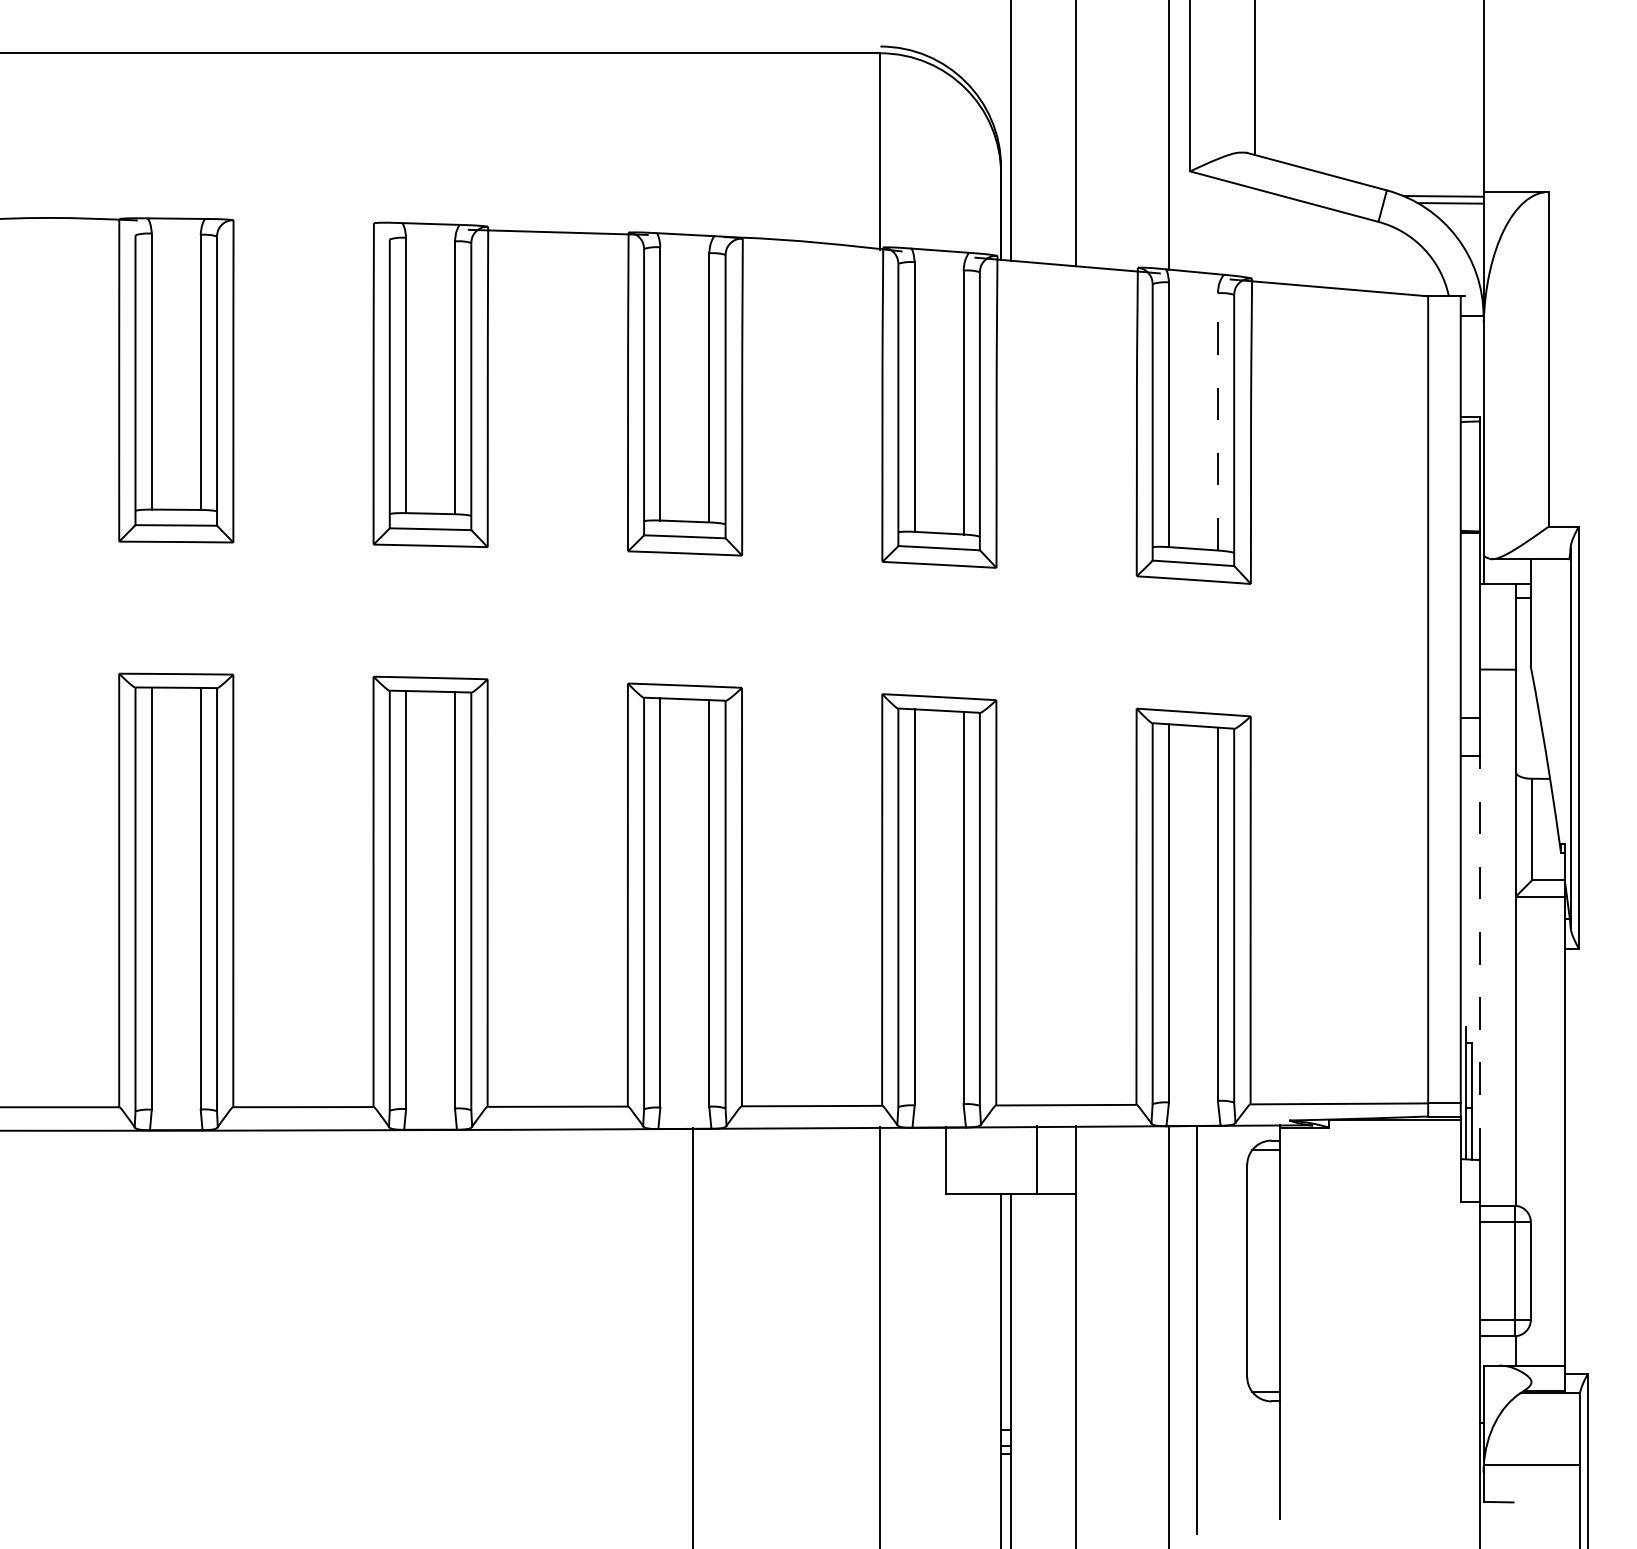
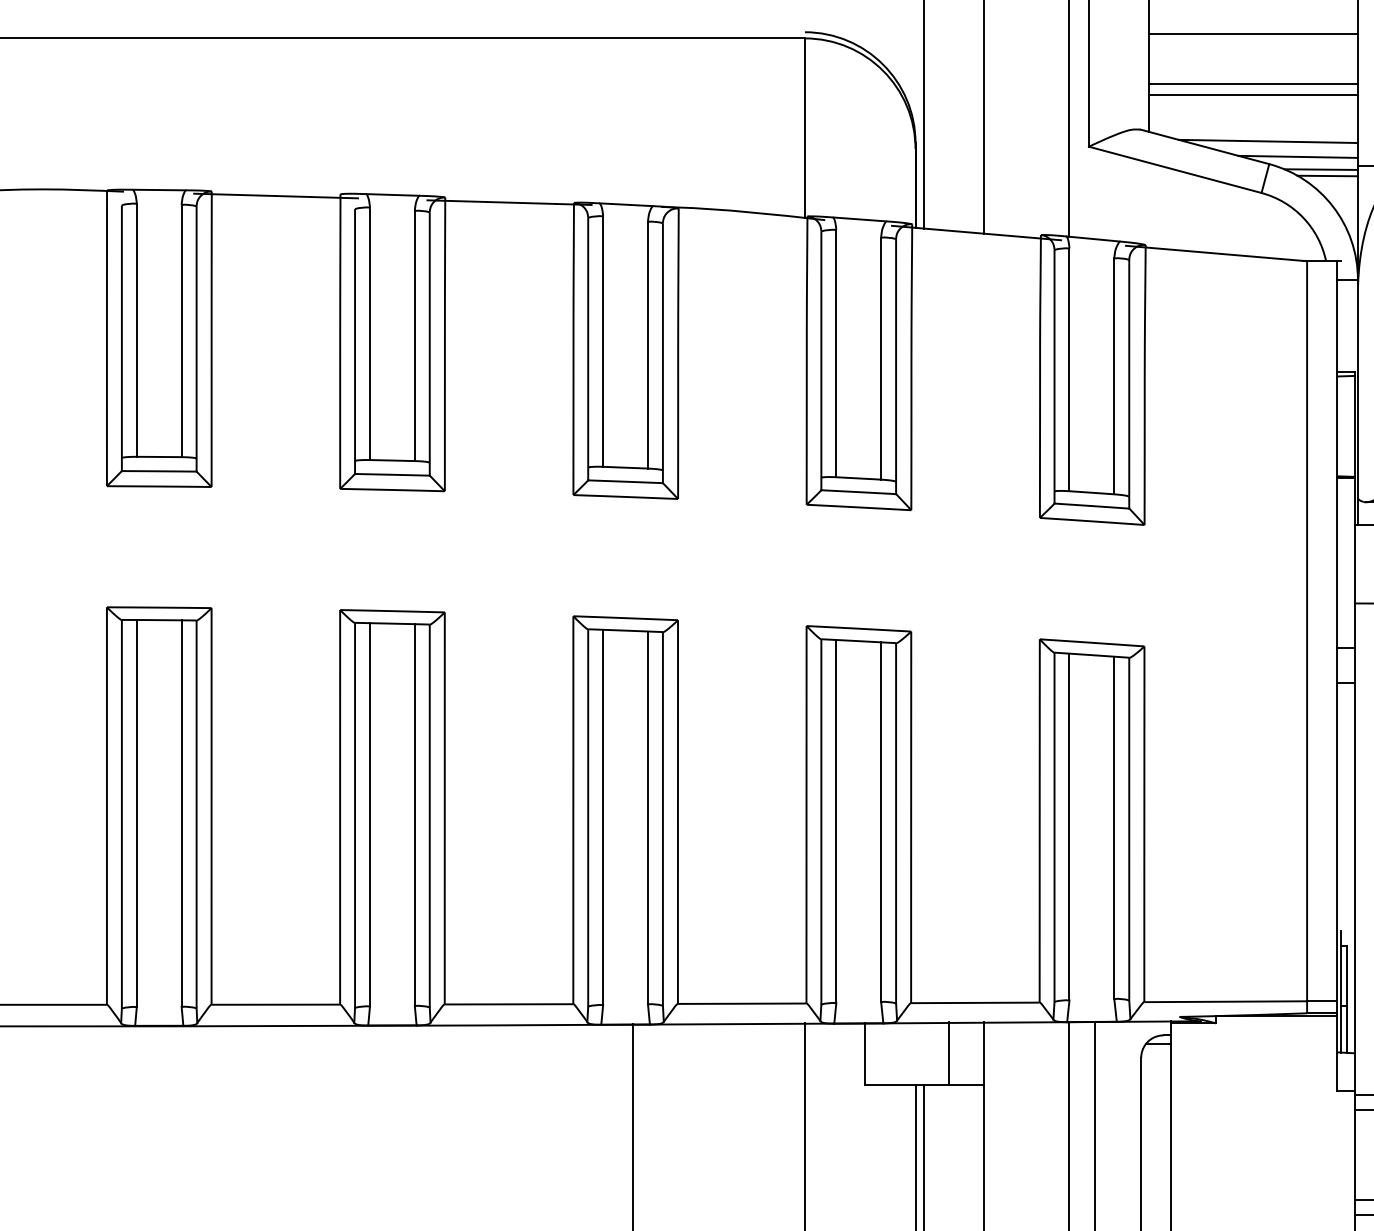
line: (1369, 48) -> (1253, 34), added
line: (1369, 102) -> (1253, 83), added
line: (1369, 114) -> (1253, 94), added
line: (1385, 165) -> (1268, 141), added
line: (1418, 182) -> (1298, 156), added
line: (303, 224) -> (275, 195), added
line: (1217, 421) -> (1113, 376), dashed -> solid
line: (1480, 958) -> (1355, 868), dashed -> solid

